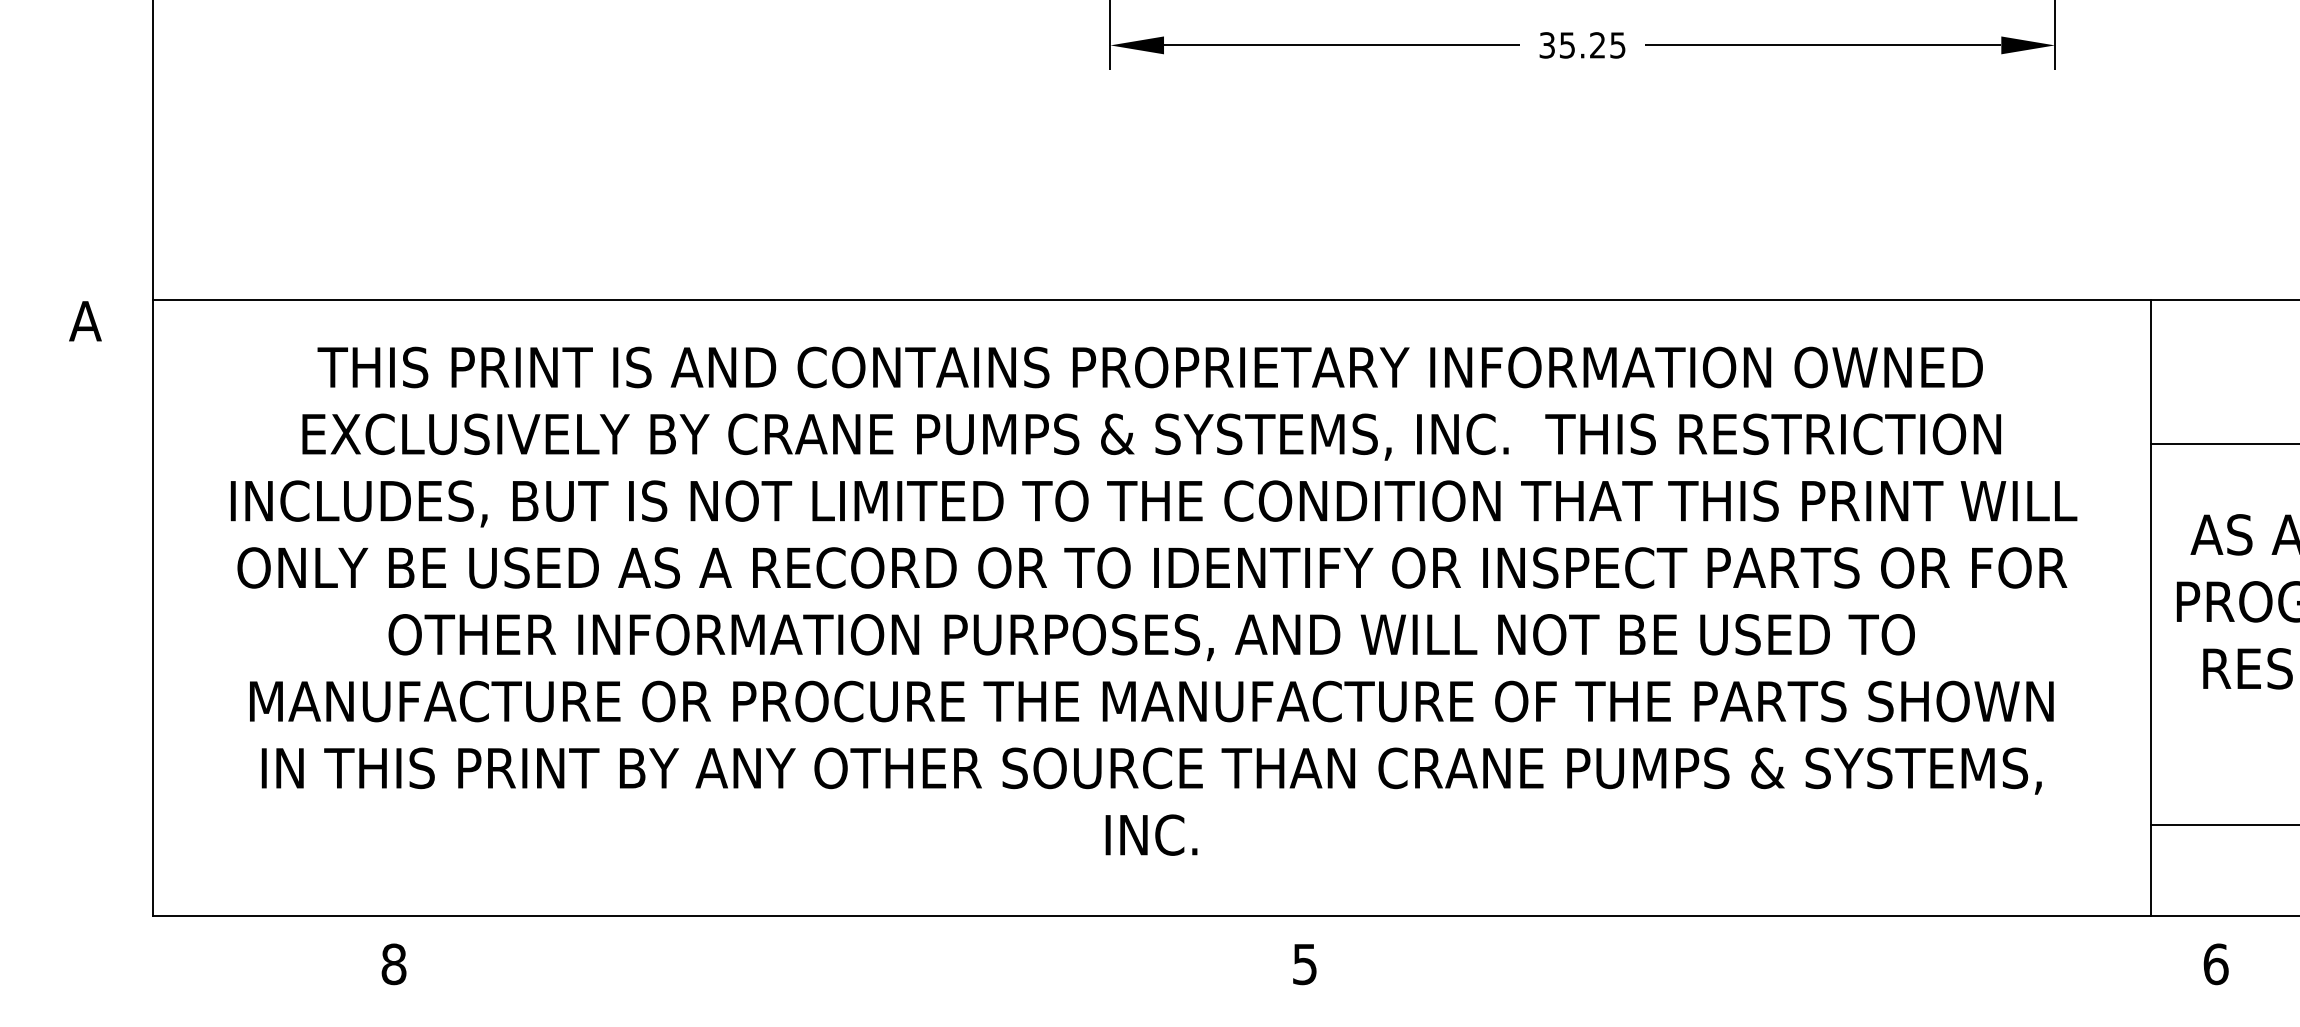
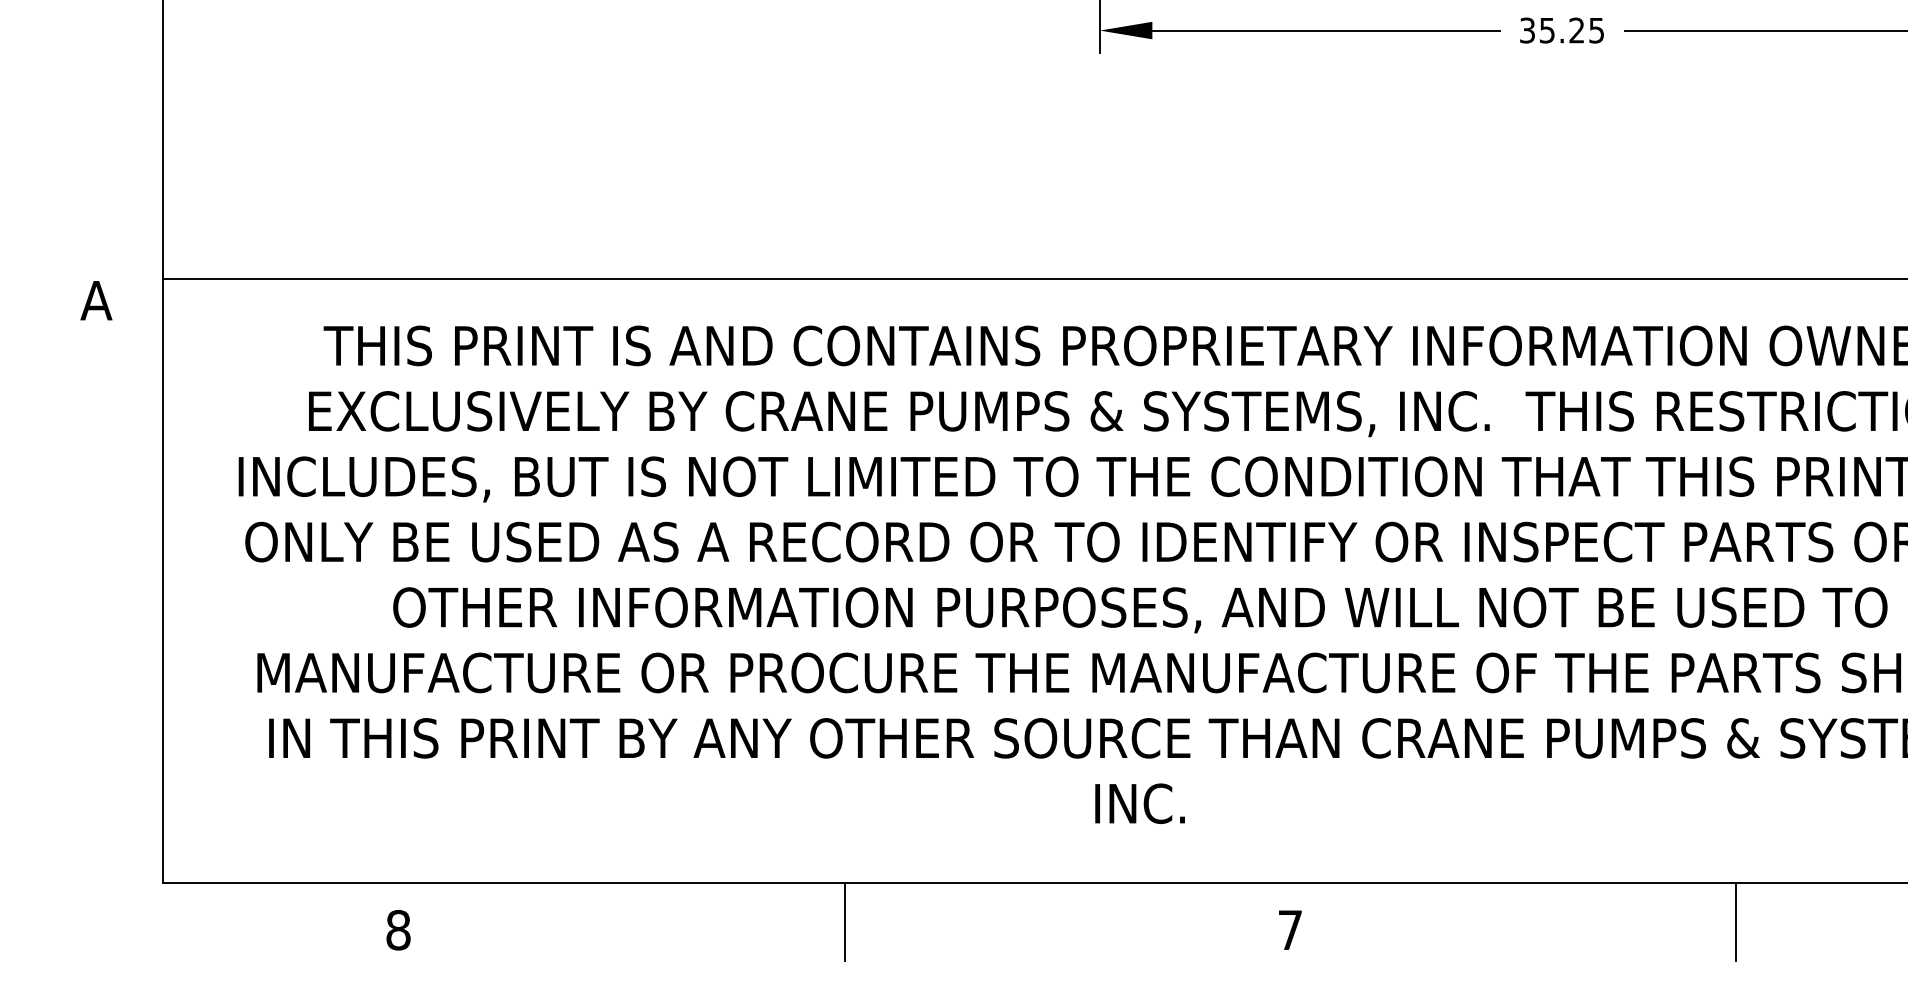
line: (849, 955) -> (844, 921), added
line: (1760, 955) -> (1736, 921), added
text: (1304, 964) -> (1289, 930), 5 -> 7

